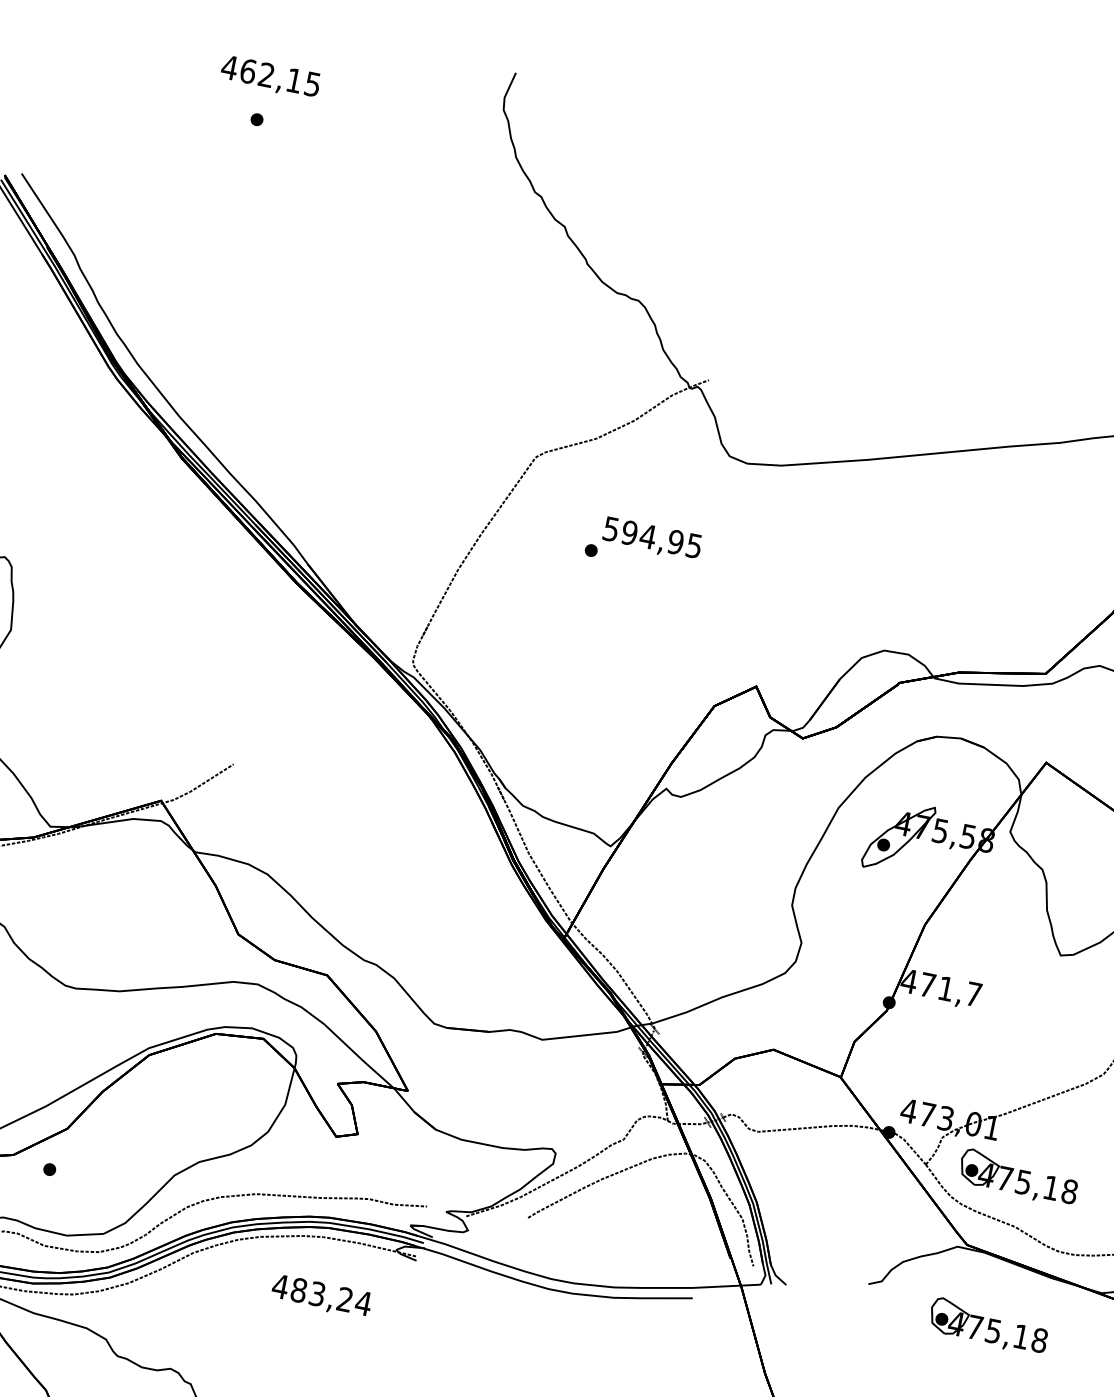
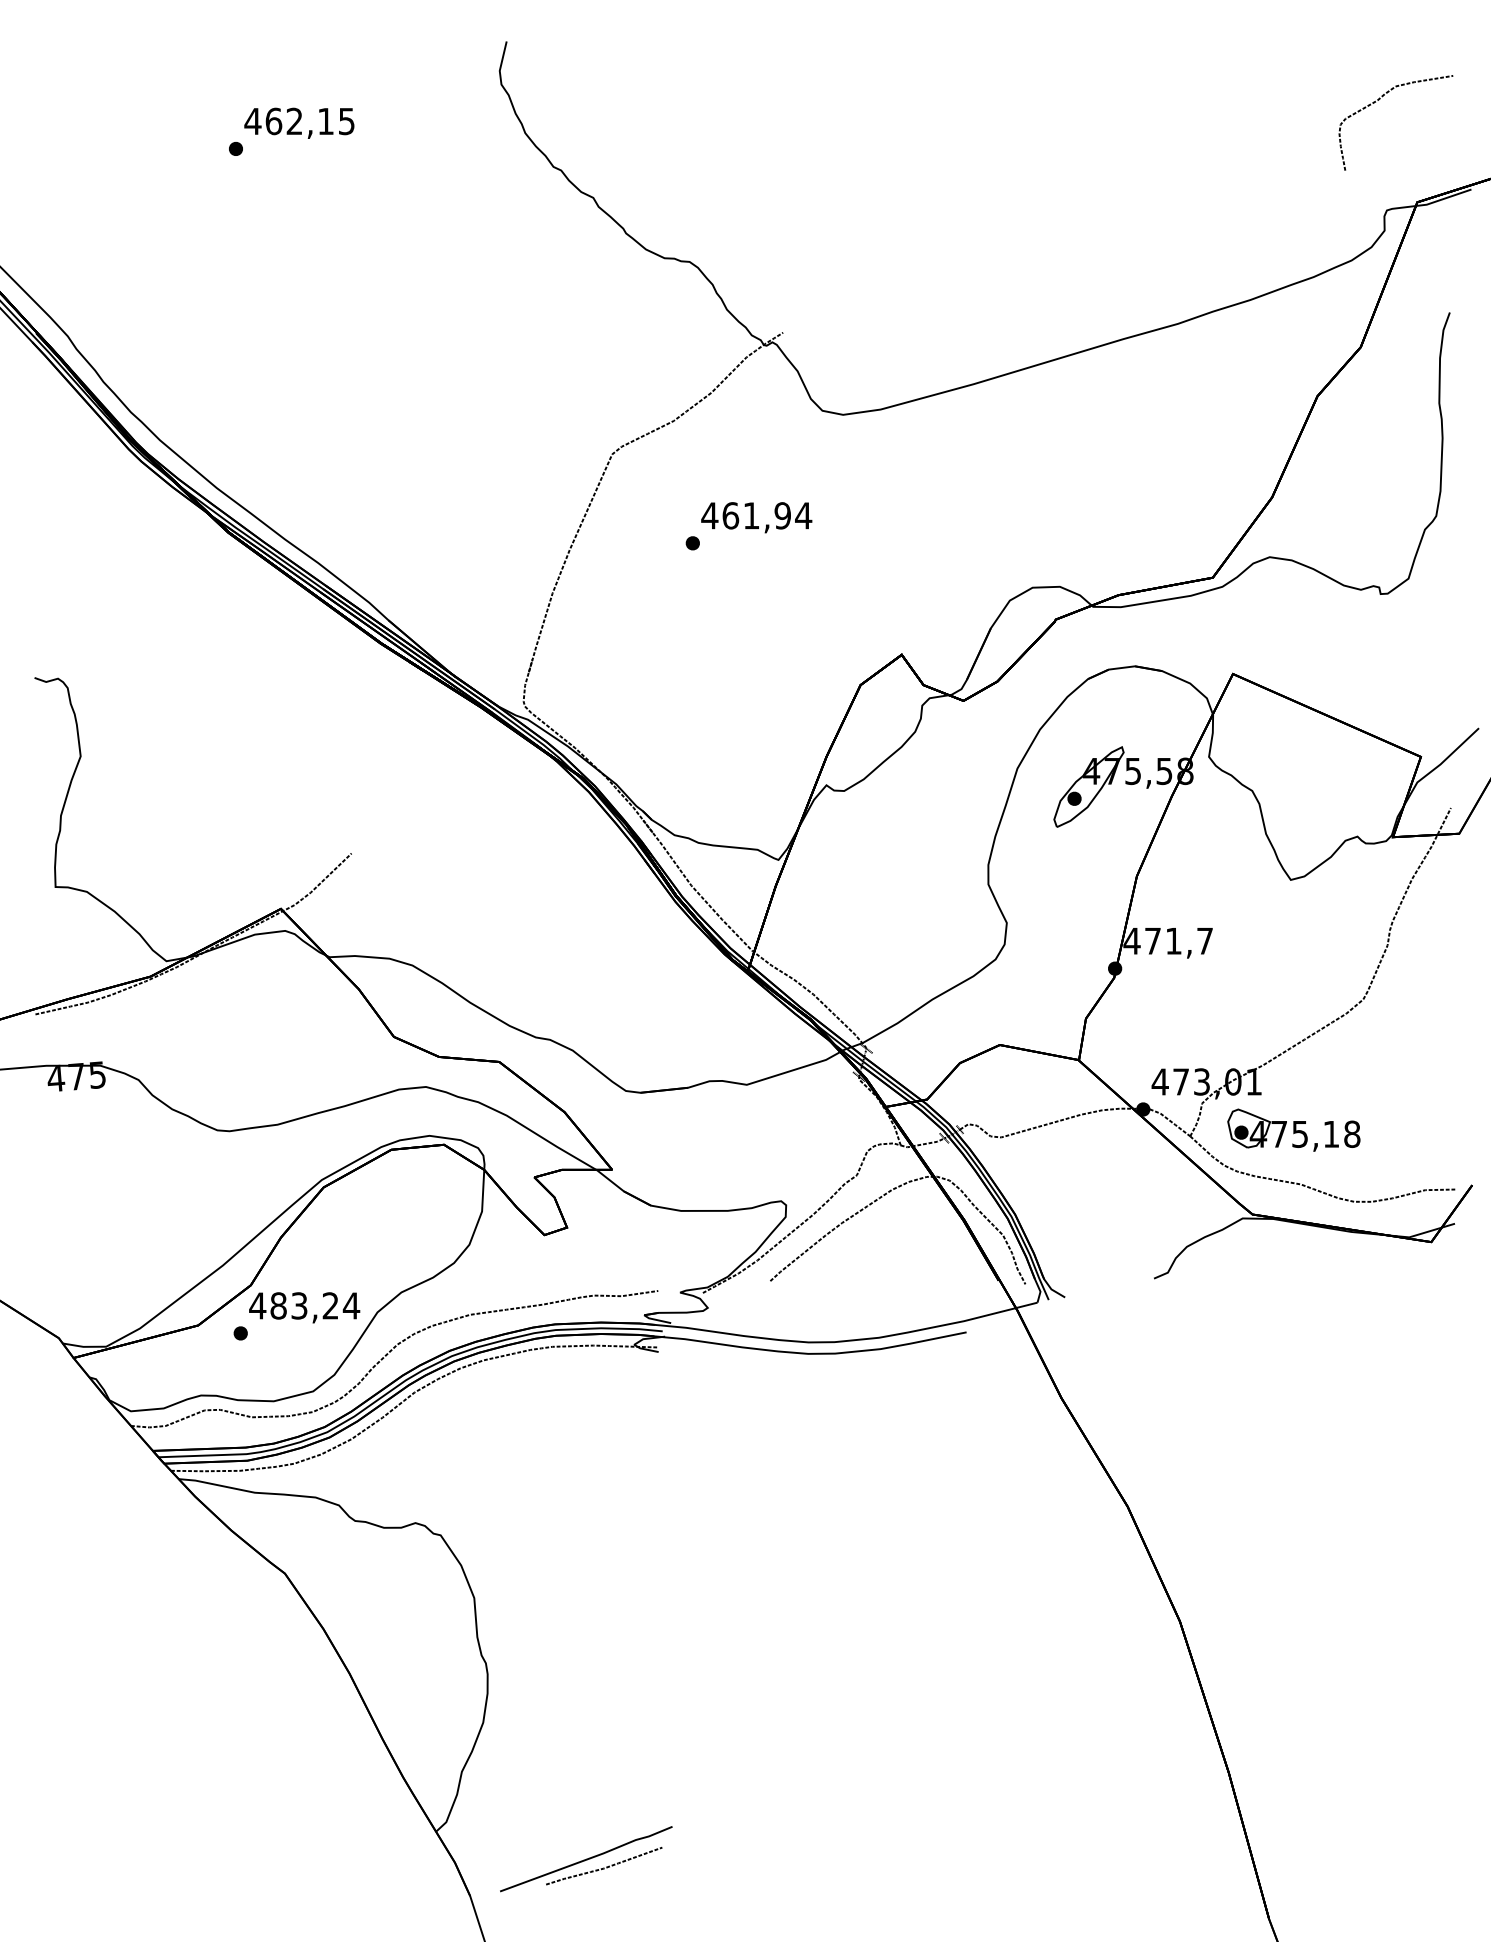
text: (270, 76) -> (299, 122), moved
text: (652, 537) -> (756, 515), 594,95 -> 461,94
text: (321, 1296) -> (304, 1307), moved
part: (988, 1325) -> (1293, 1297), removed

